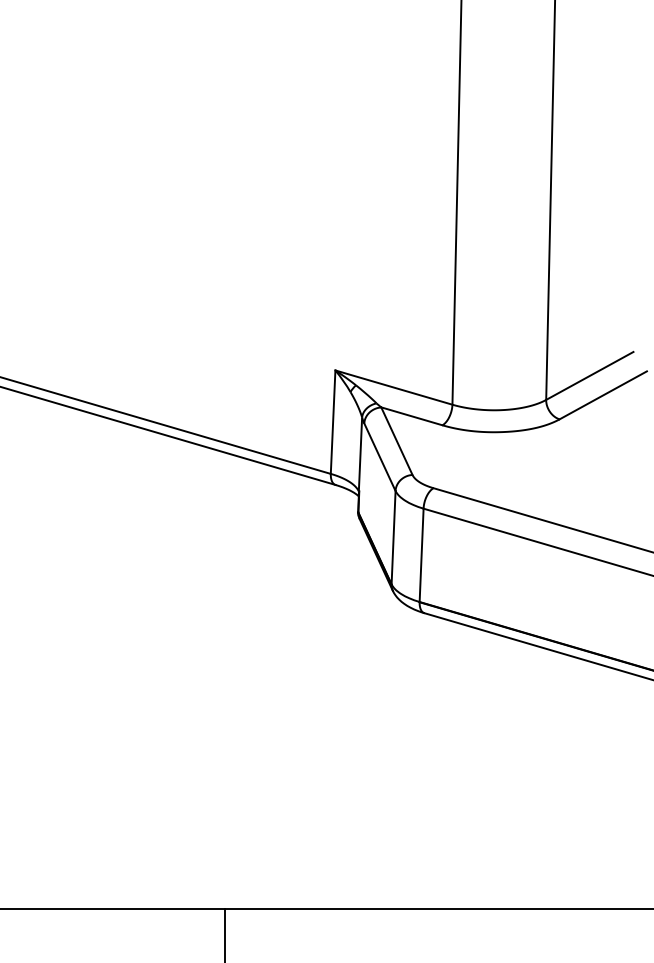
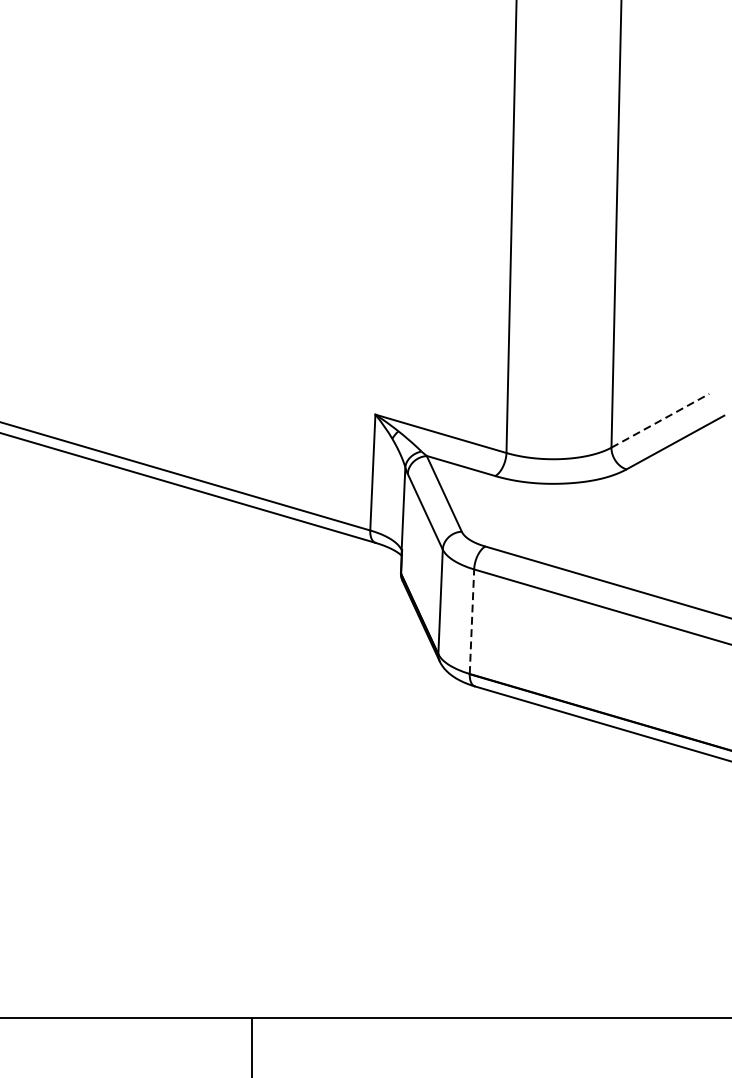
line: (589, 375) -> (659, 420), solid -> dashed
line: (421, 555) -> (471, 621), solid -> dashed

